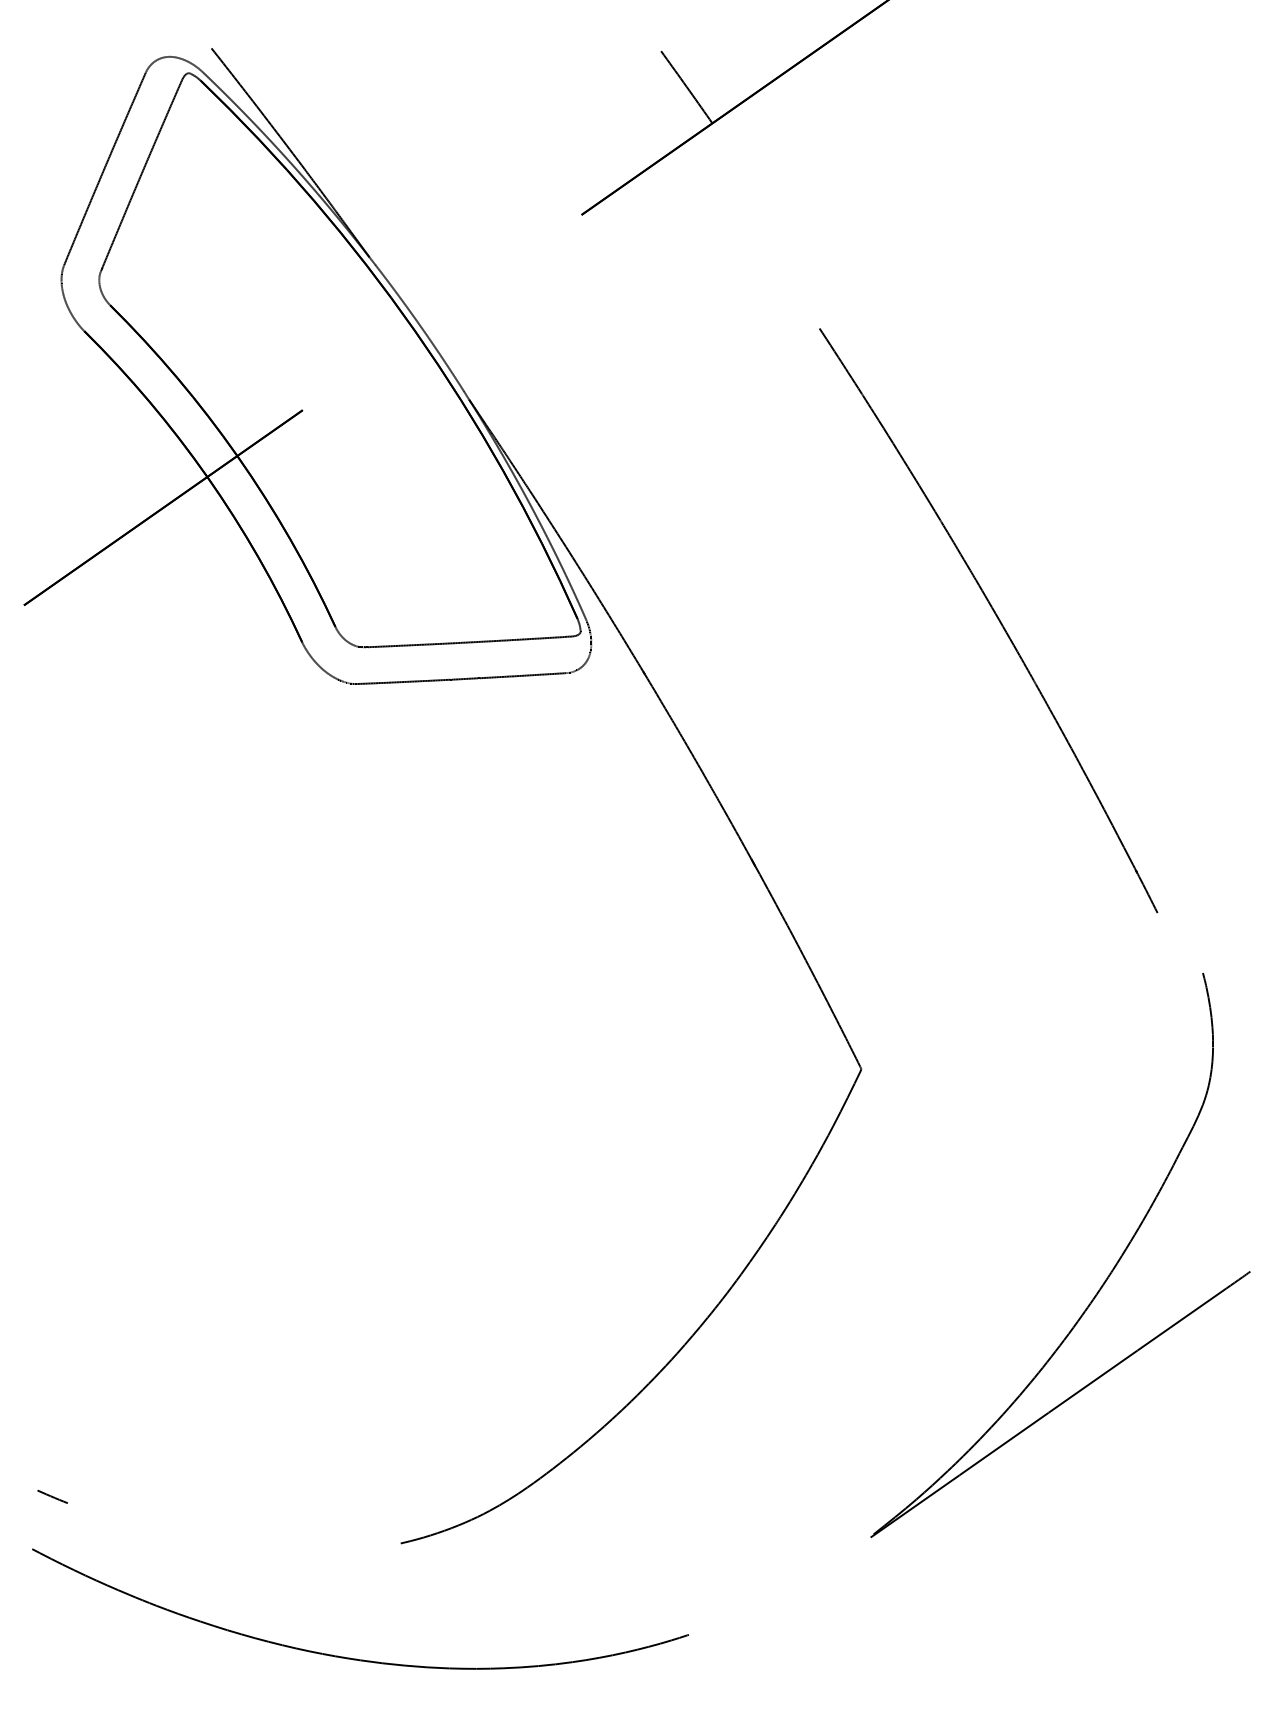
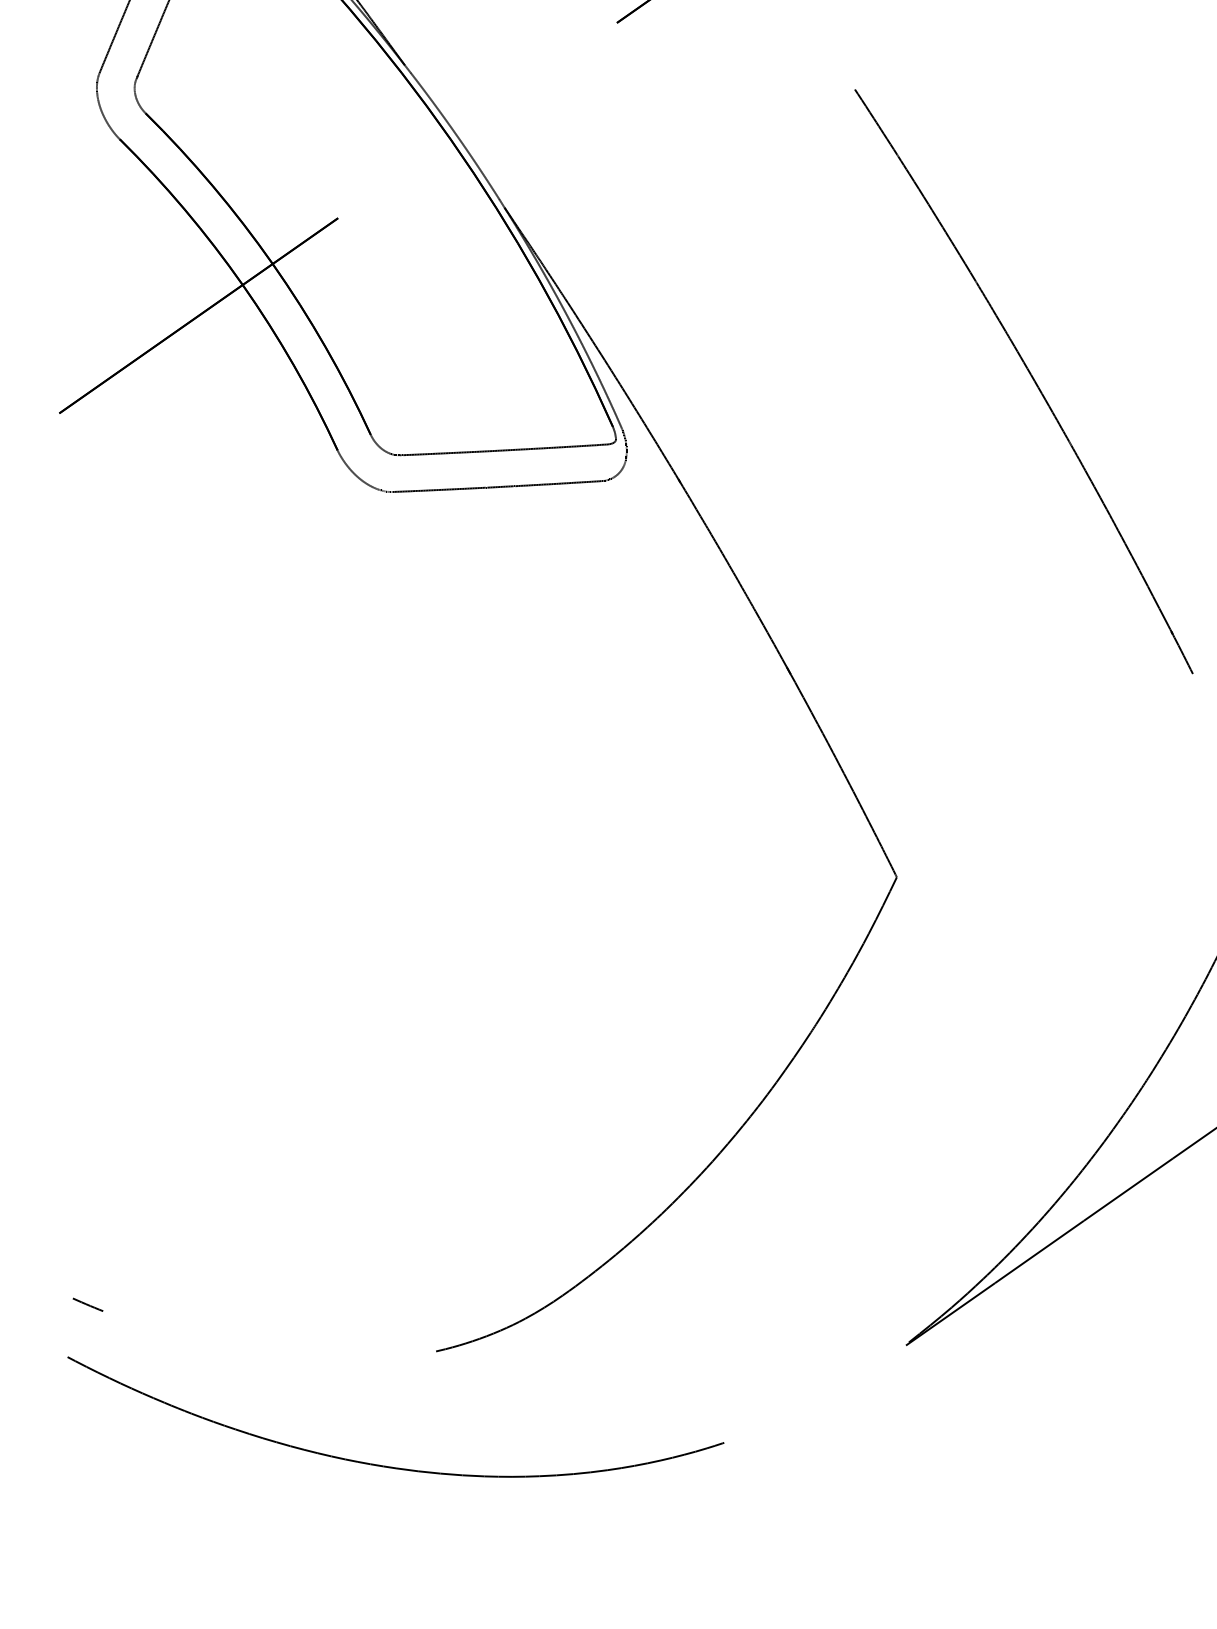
curve: (996, 617) -> (1031, 378), moved

